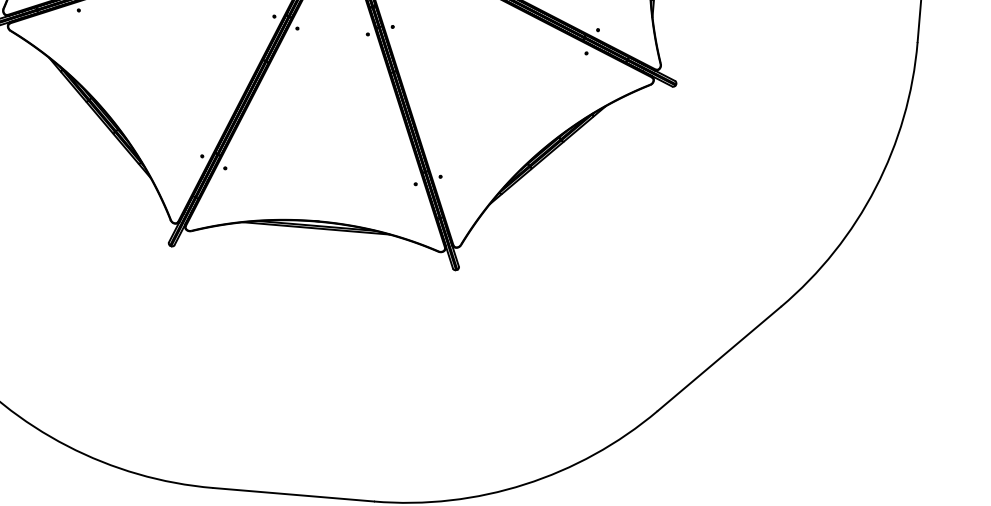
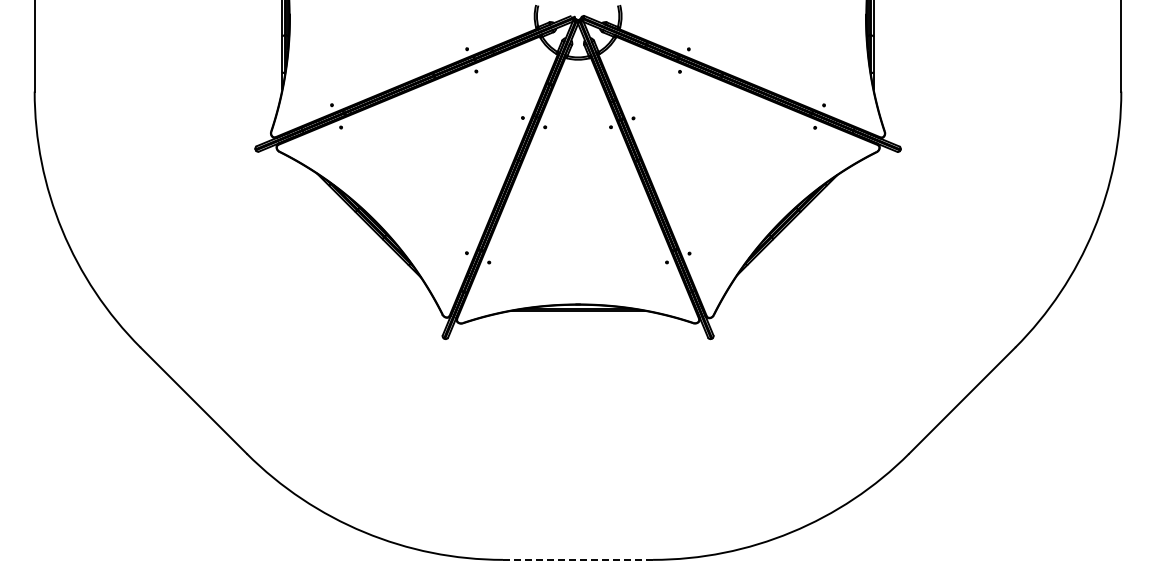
line: (293, 494) -> (577, 559), solid -> dashed

